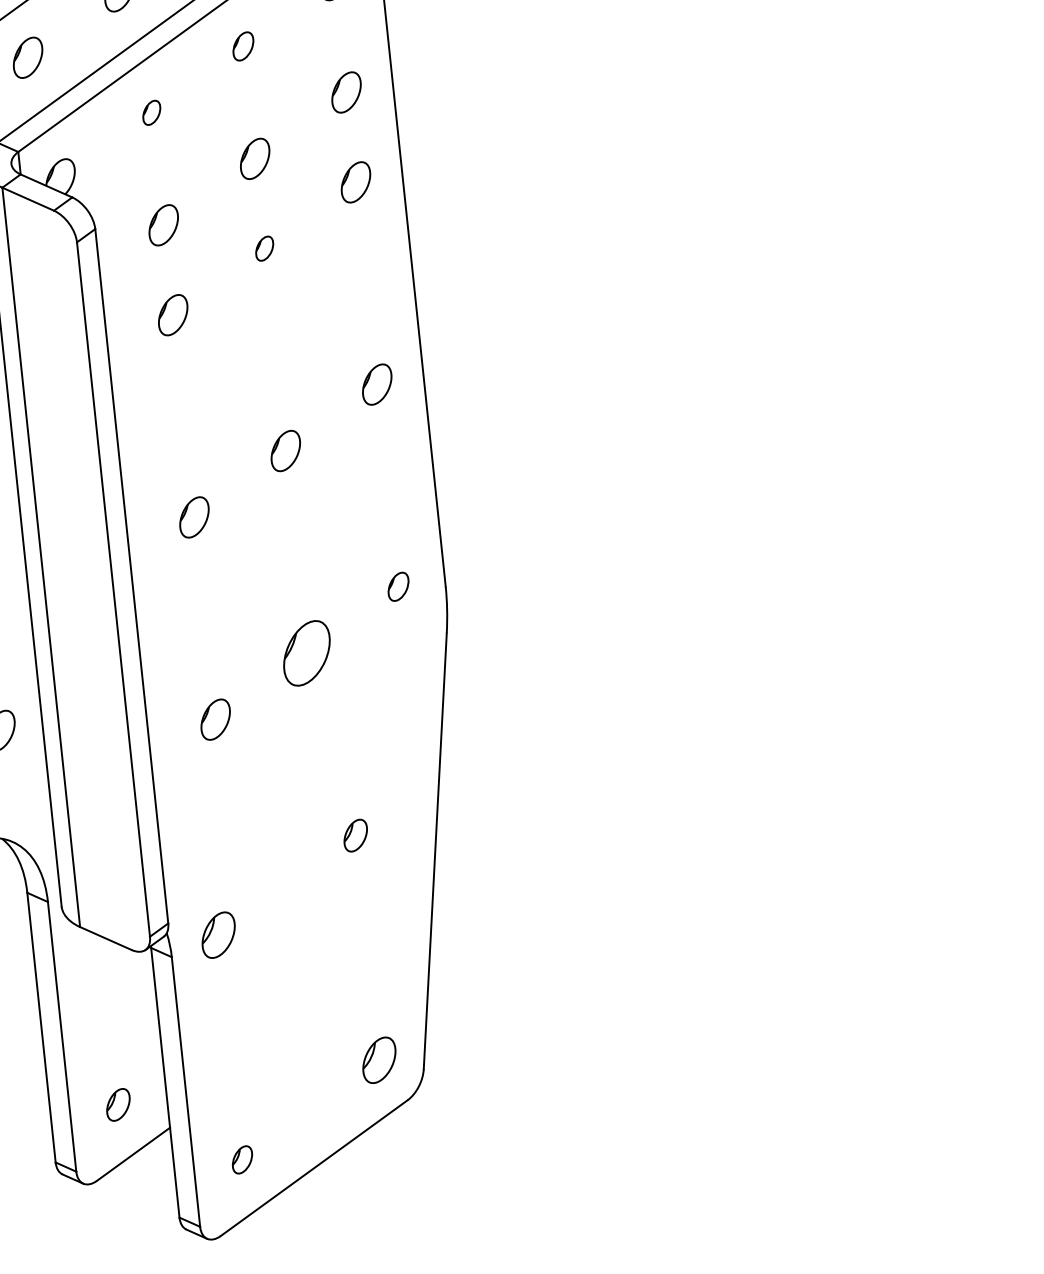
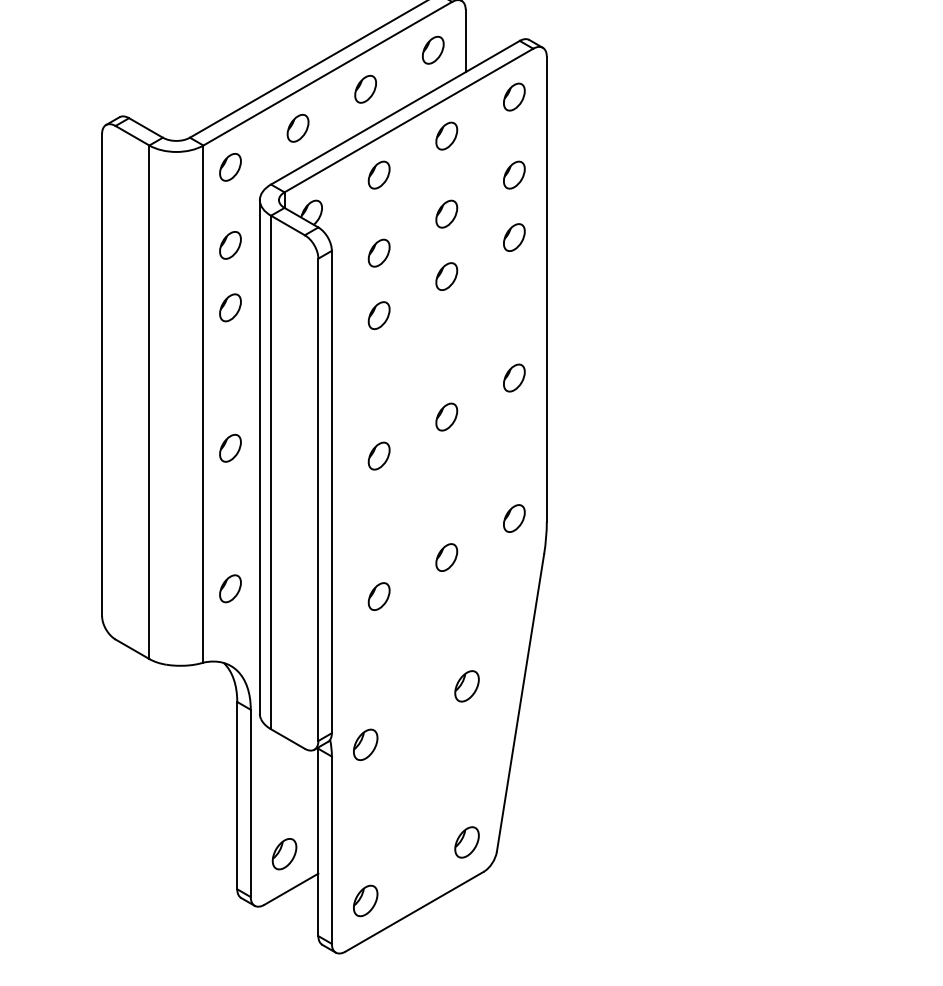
part: (242, 45) -> (446, 135), size x1.43
part: (150, 112) -> (378, 174), size x1.67
part: (264, 248) -> (446, 276), size x1.67
part: (398, 586) -> (514, 518), size x1.43
part: (306, 653) -> (446, 557), size x0.62
part: (355, 835) -> (466, 686), size x1.43
part: (118, 1105) -> (284, 854), size x1.43
part: (241, 1159) -> (365, 900), size x1.67

